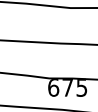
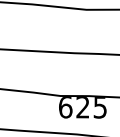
text: (67, 87) -> (82, 107), 675 -> 625

